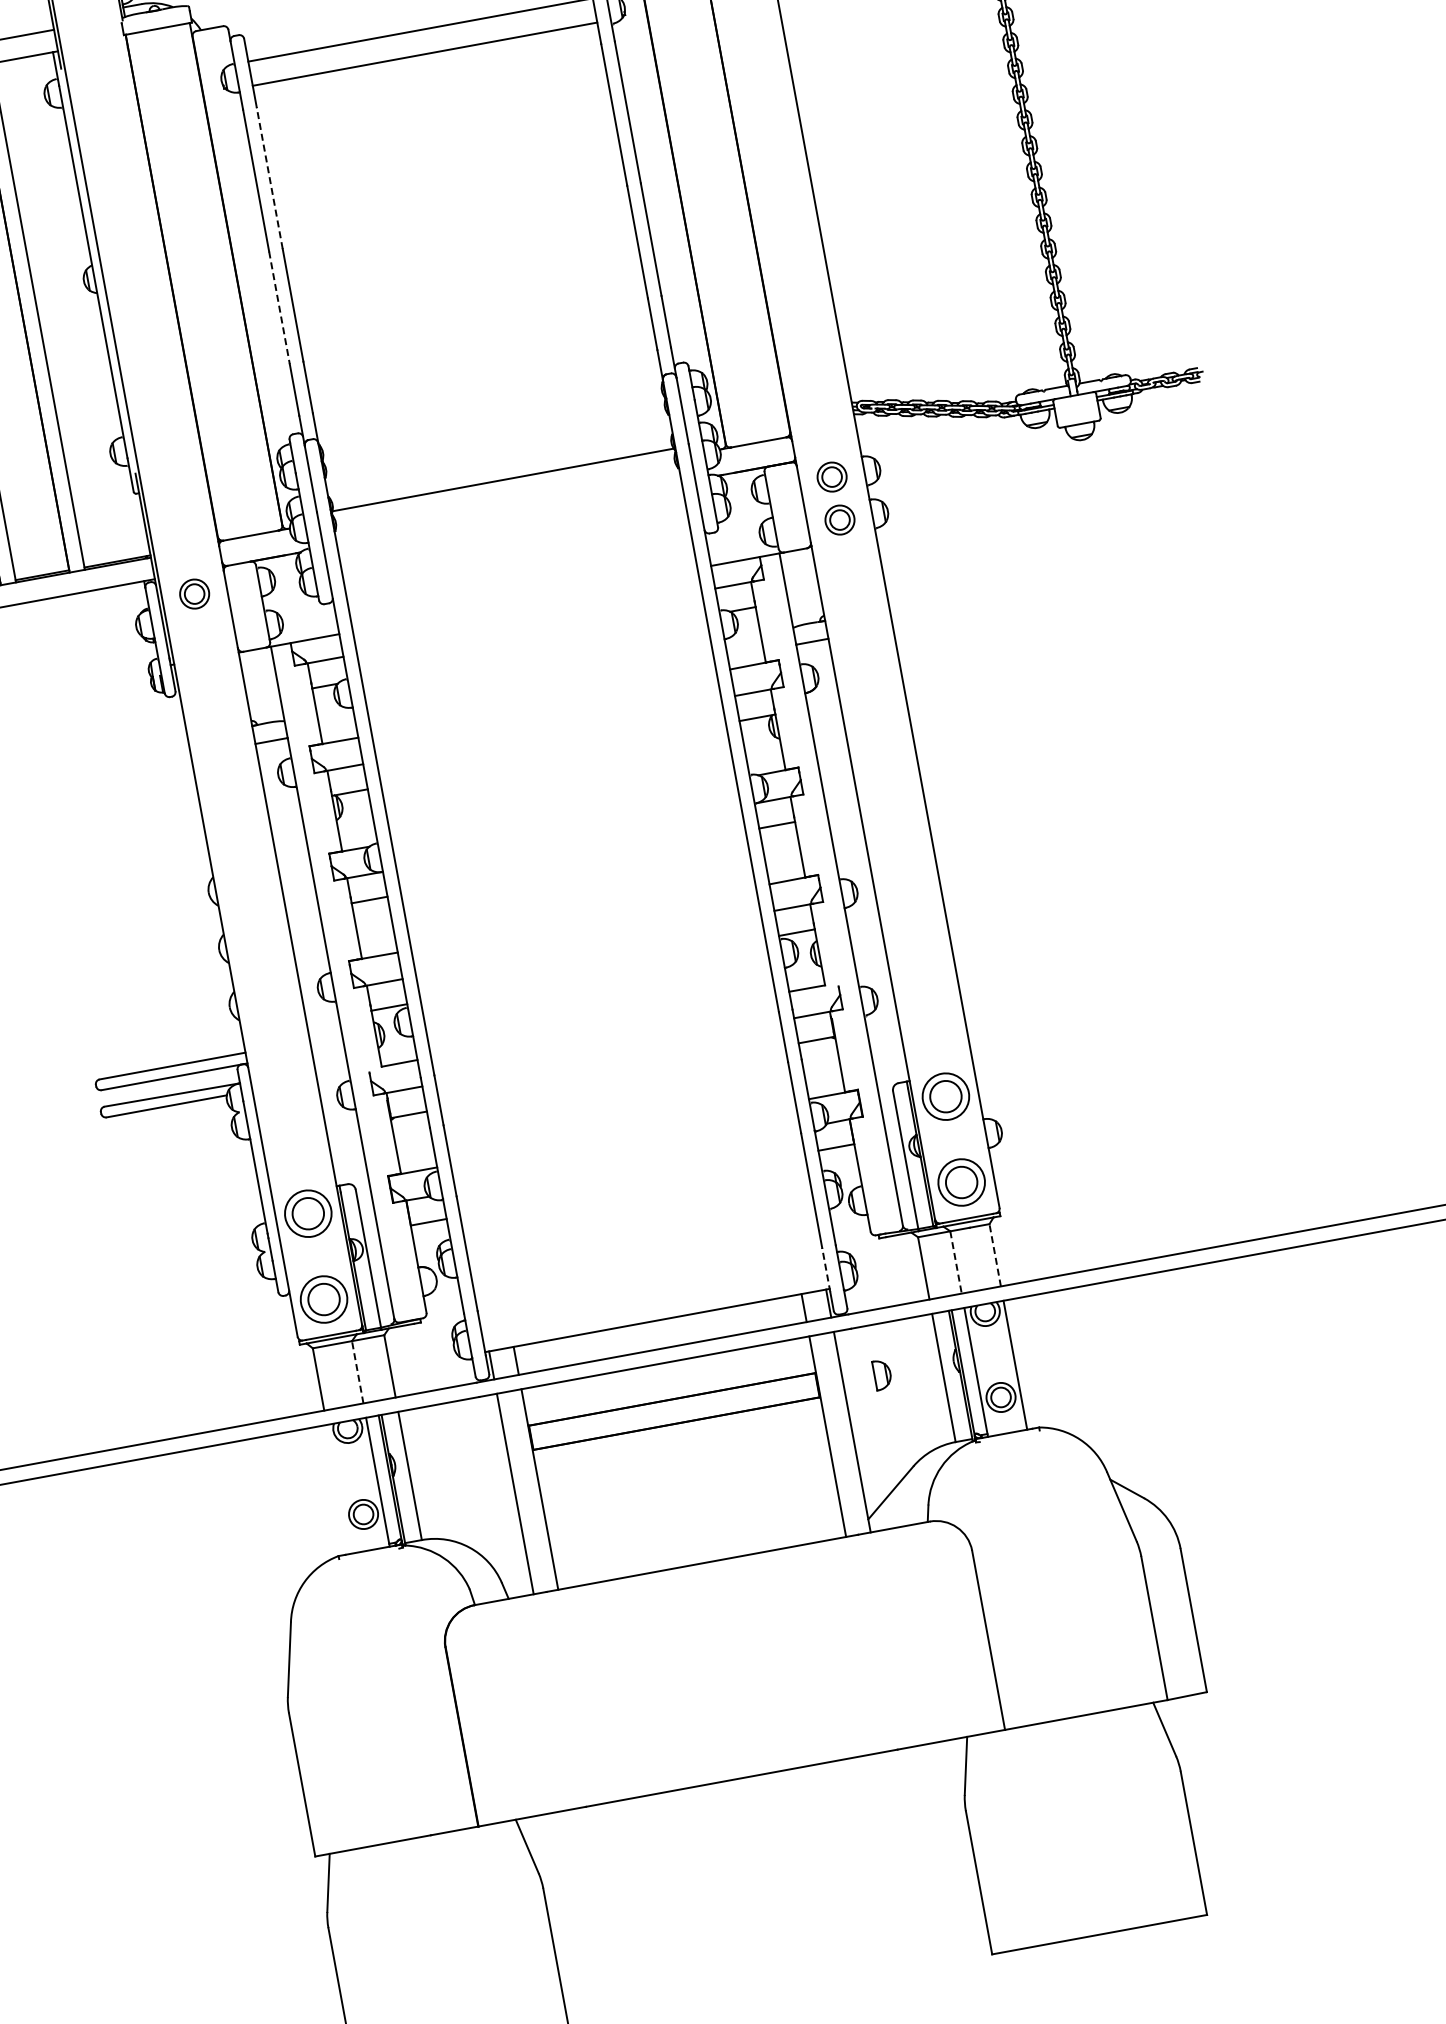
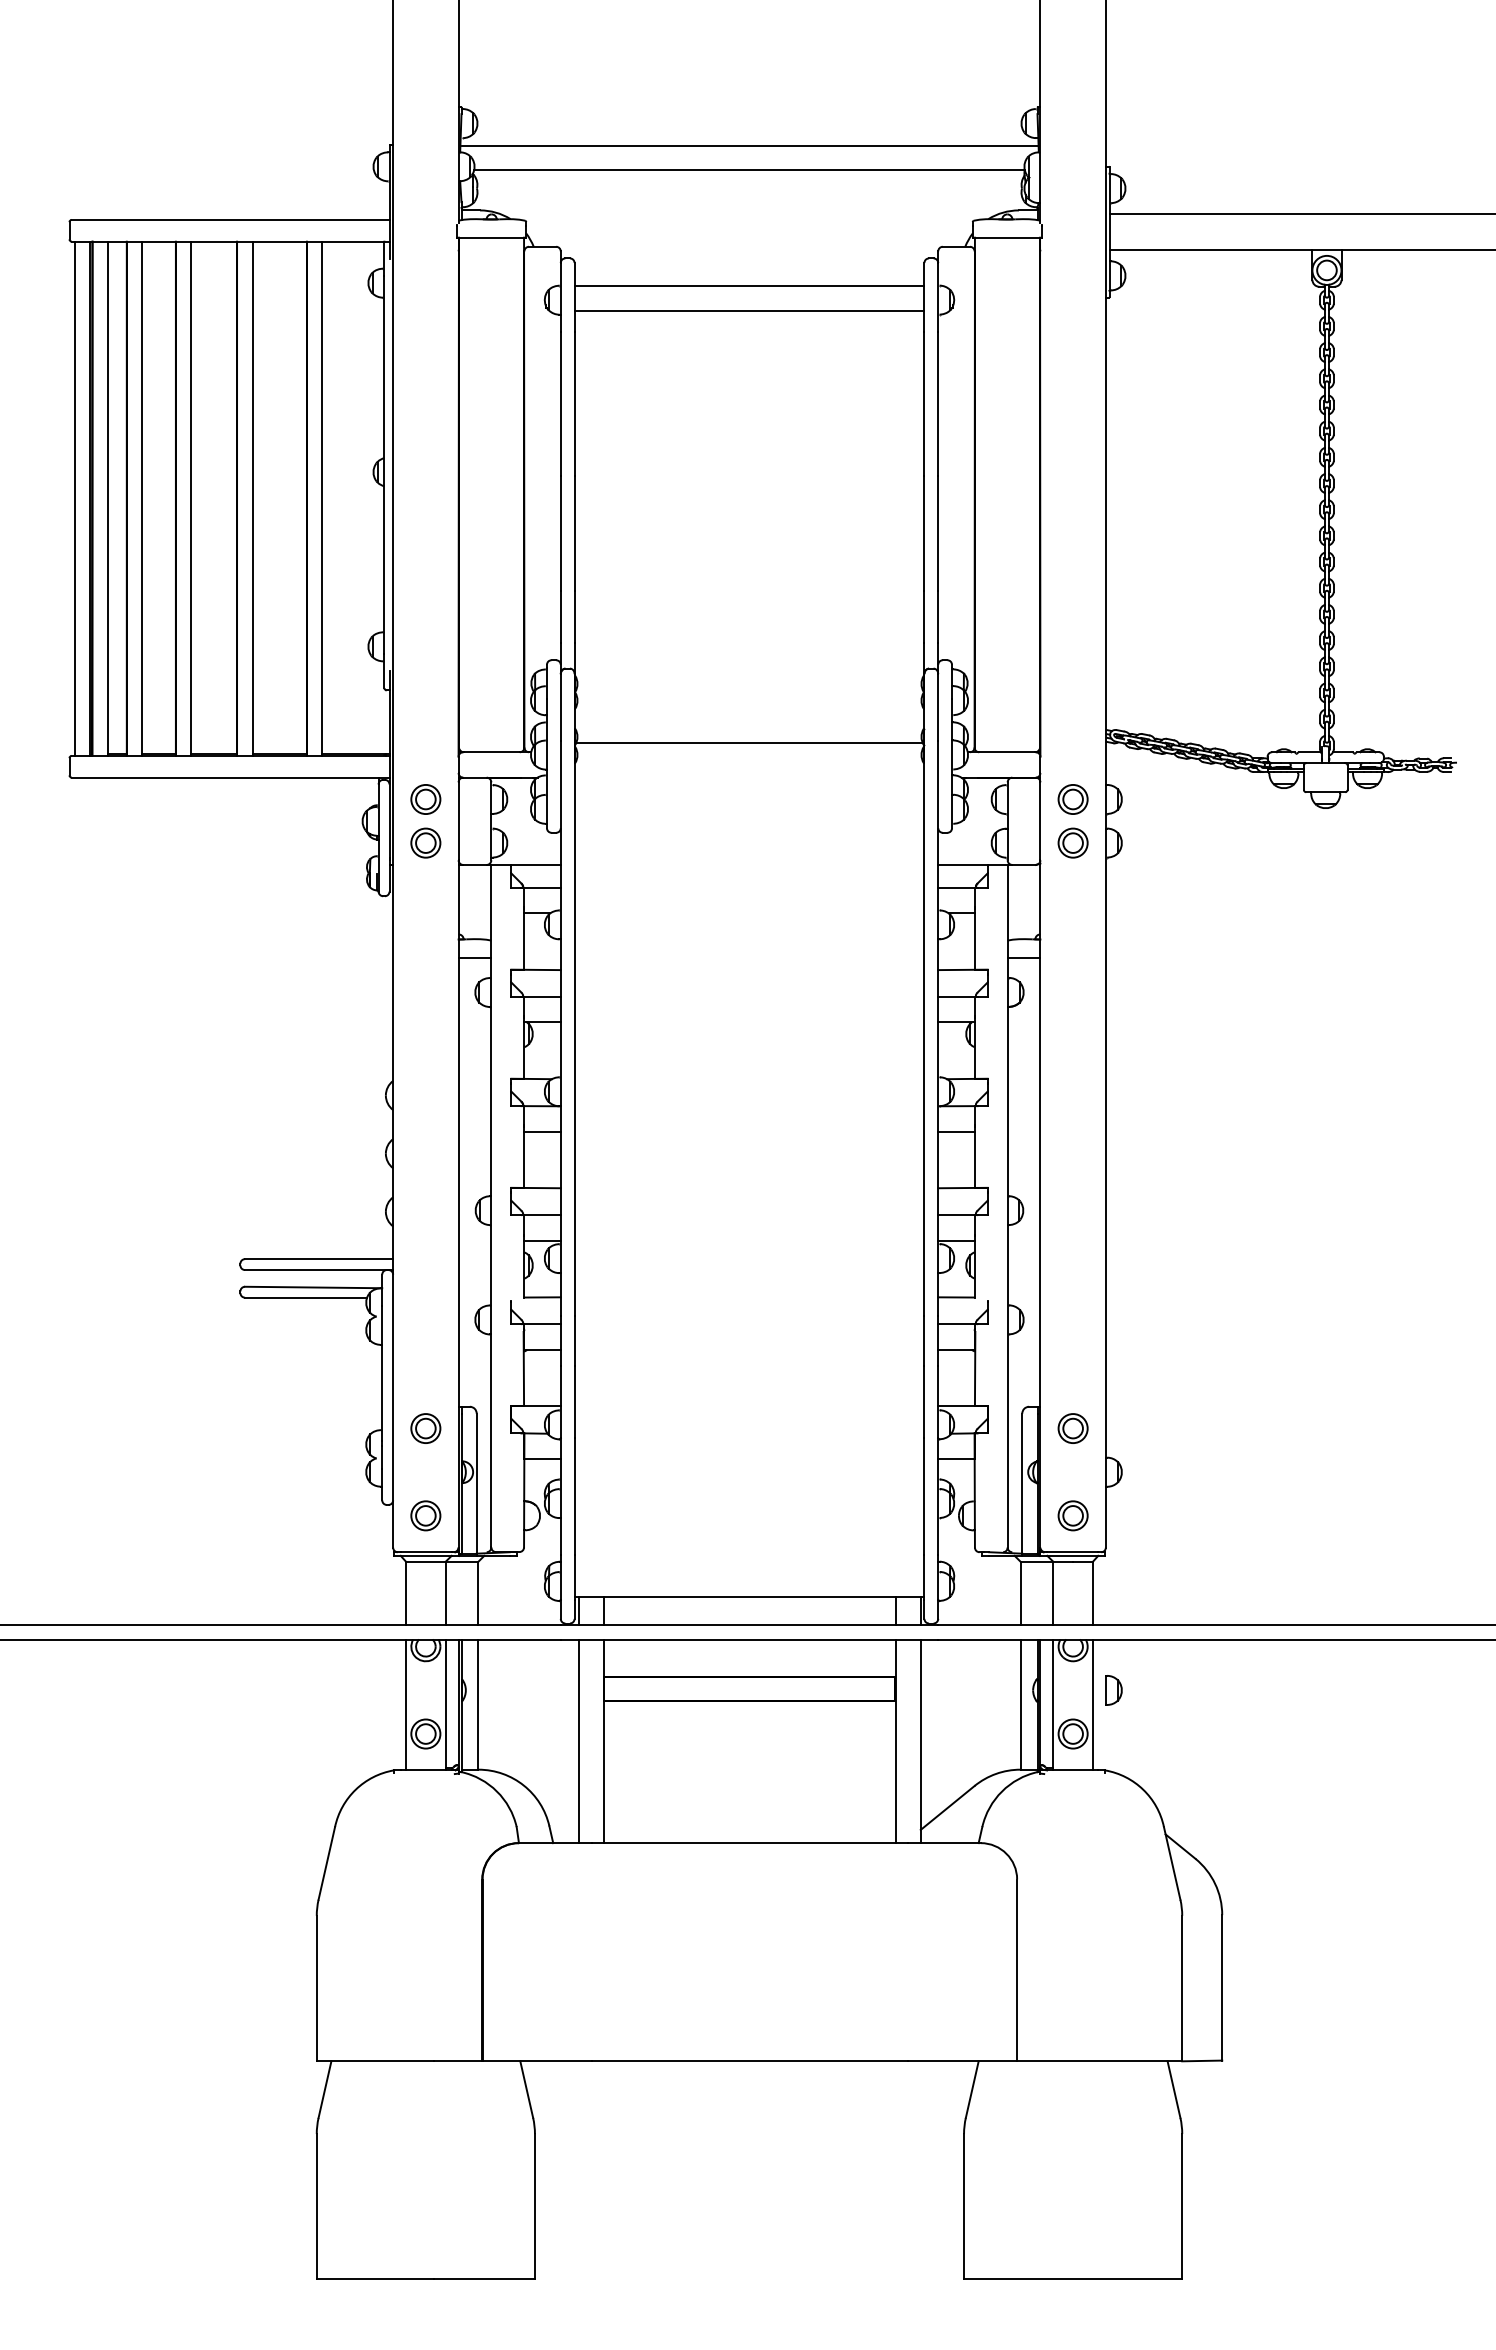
line: (269, 178) -> (574, 404), dashed -> solid
line: (279, 308) -> (560, 534), dashed -> solid
part: (202, 636) -> (425, 842), added
part: (945, 1096) -> (1072, 1428), size x0.62
part: (960, 1182) -> (1072, 1515), size x0.62
part: (307, 1213) -> (425, 1428), size x0.62
line: (995, 1255) -> (1093, 1593), dashed -> solid
line: (956, 1262) -> (1053, 1593), dashed -> solid
line: (826, 1270) -> (924, 1577), dashed -> solid
part: (323, 1299) -> (425, 1515), size x0.62
line: (357, 1372) -> (445, 1593), dashed -> solid
part: (882, 1374) -> (1113, 1690), moved
line: (338, 1489) -> (405, 1704), added

